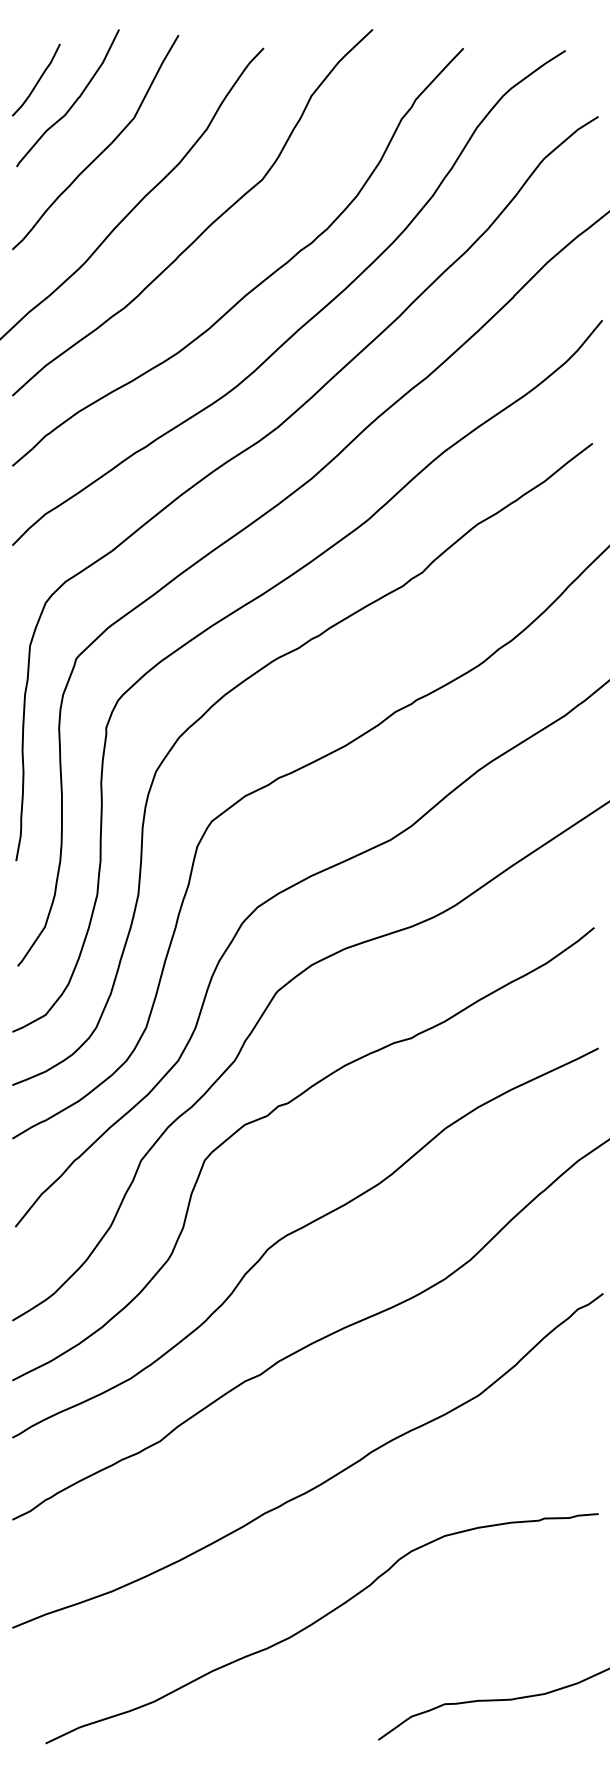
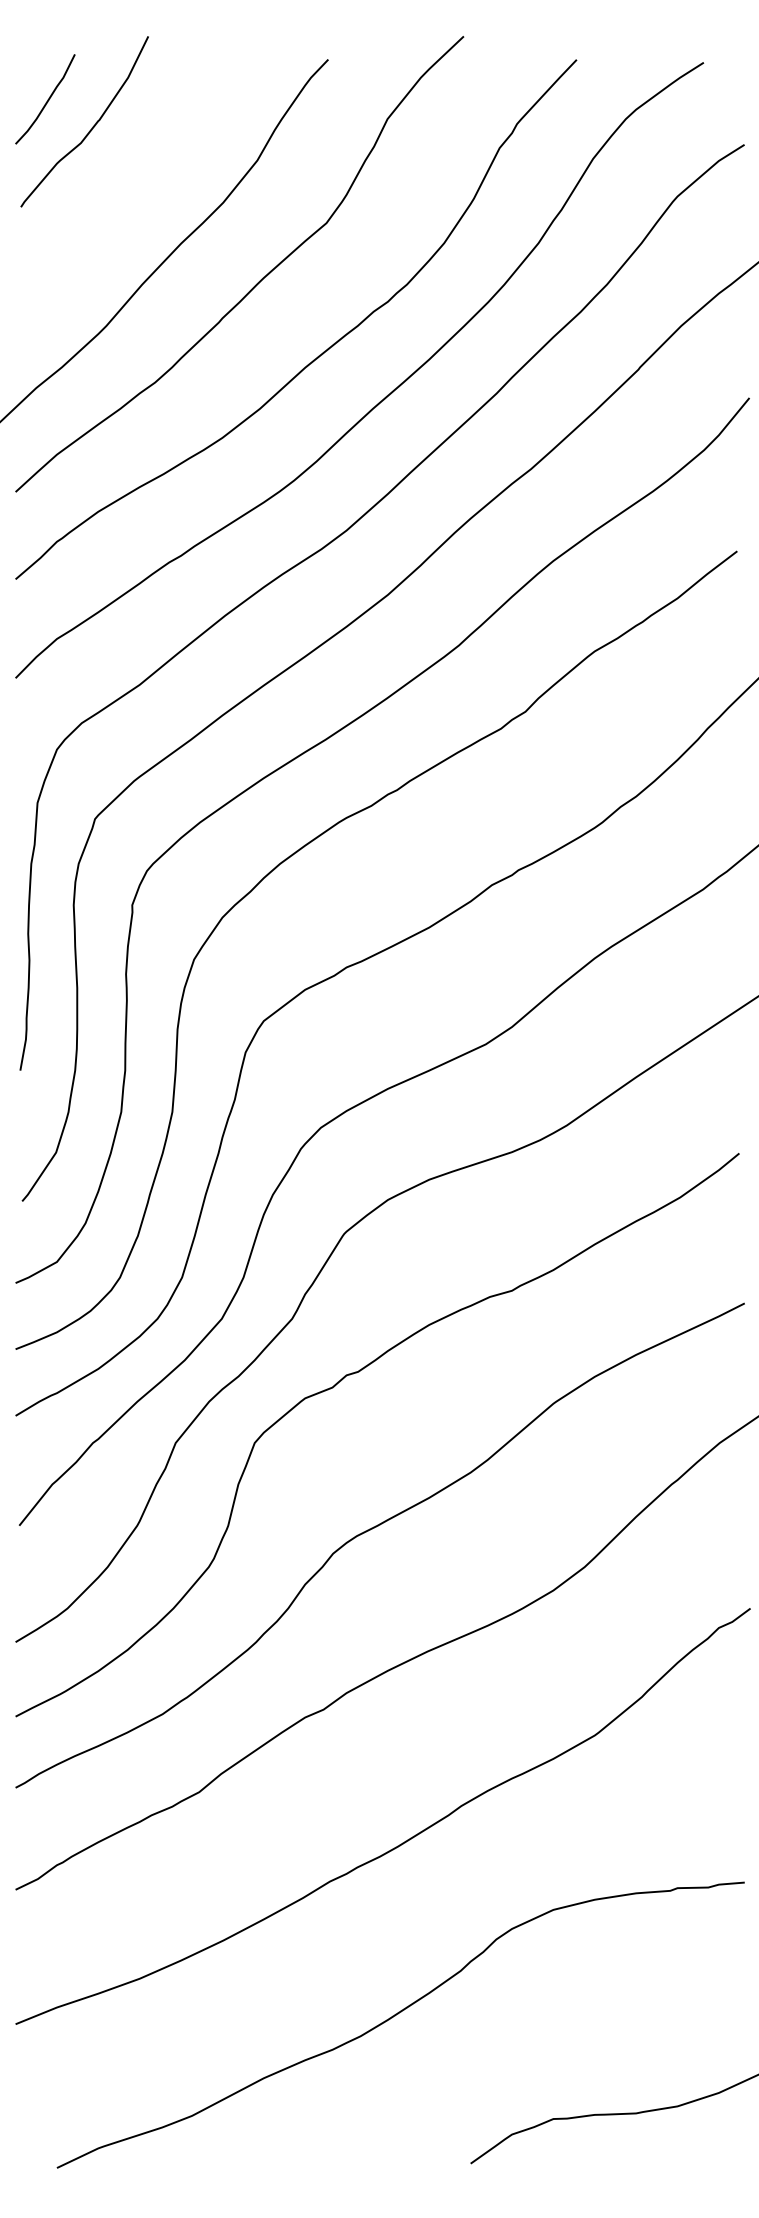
curve: (103, 150) -> (128, 186), removed

